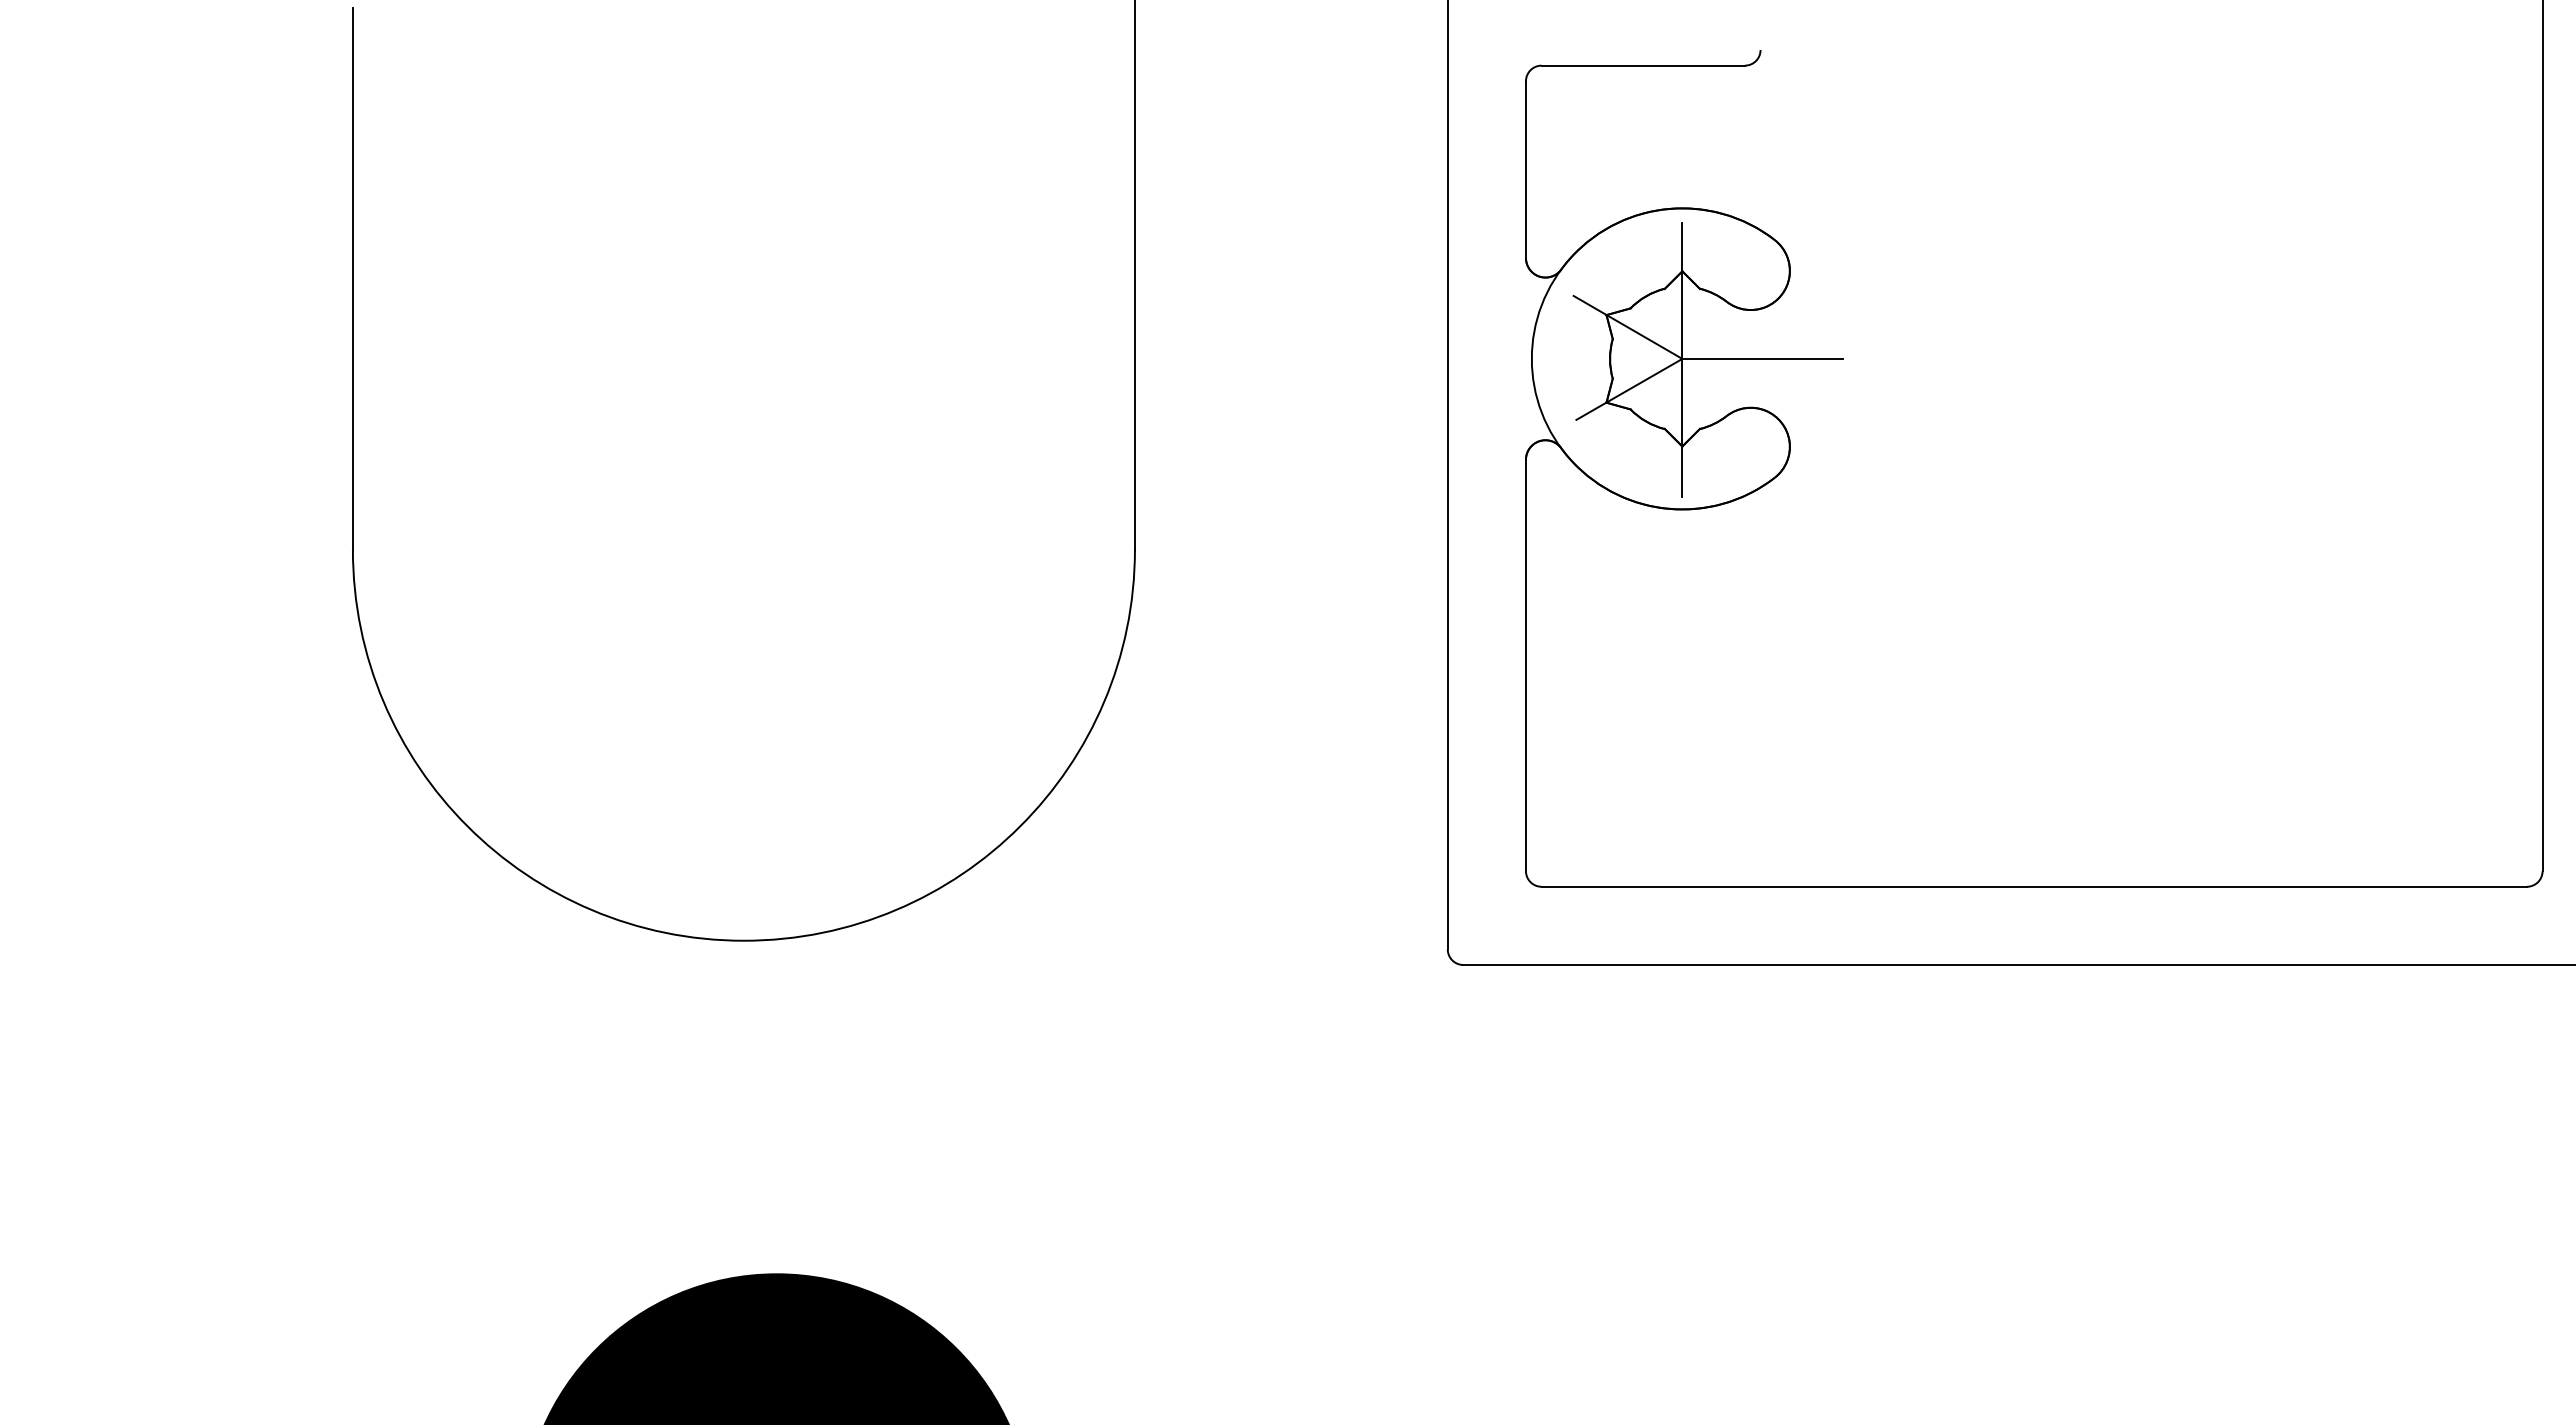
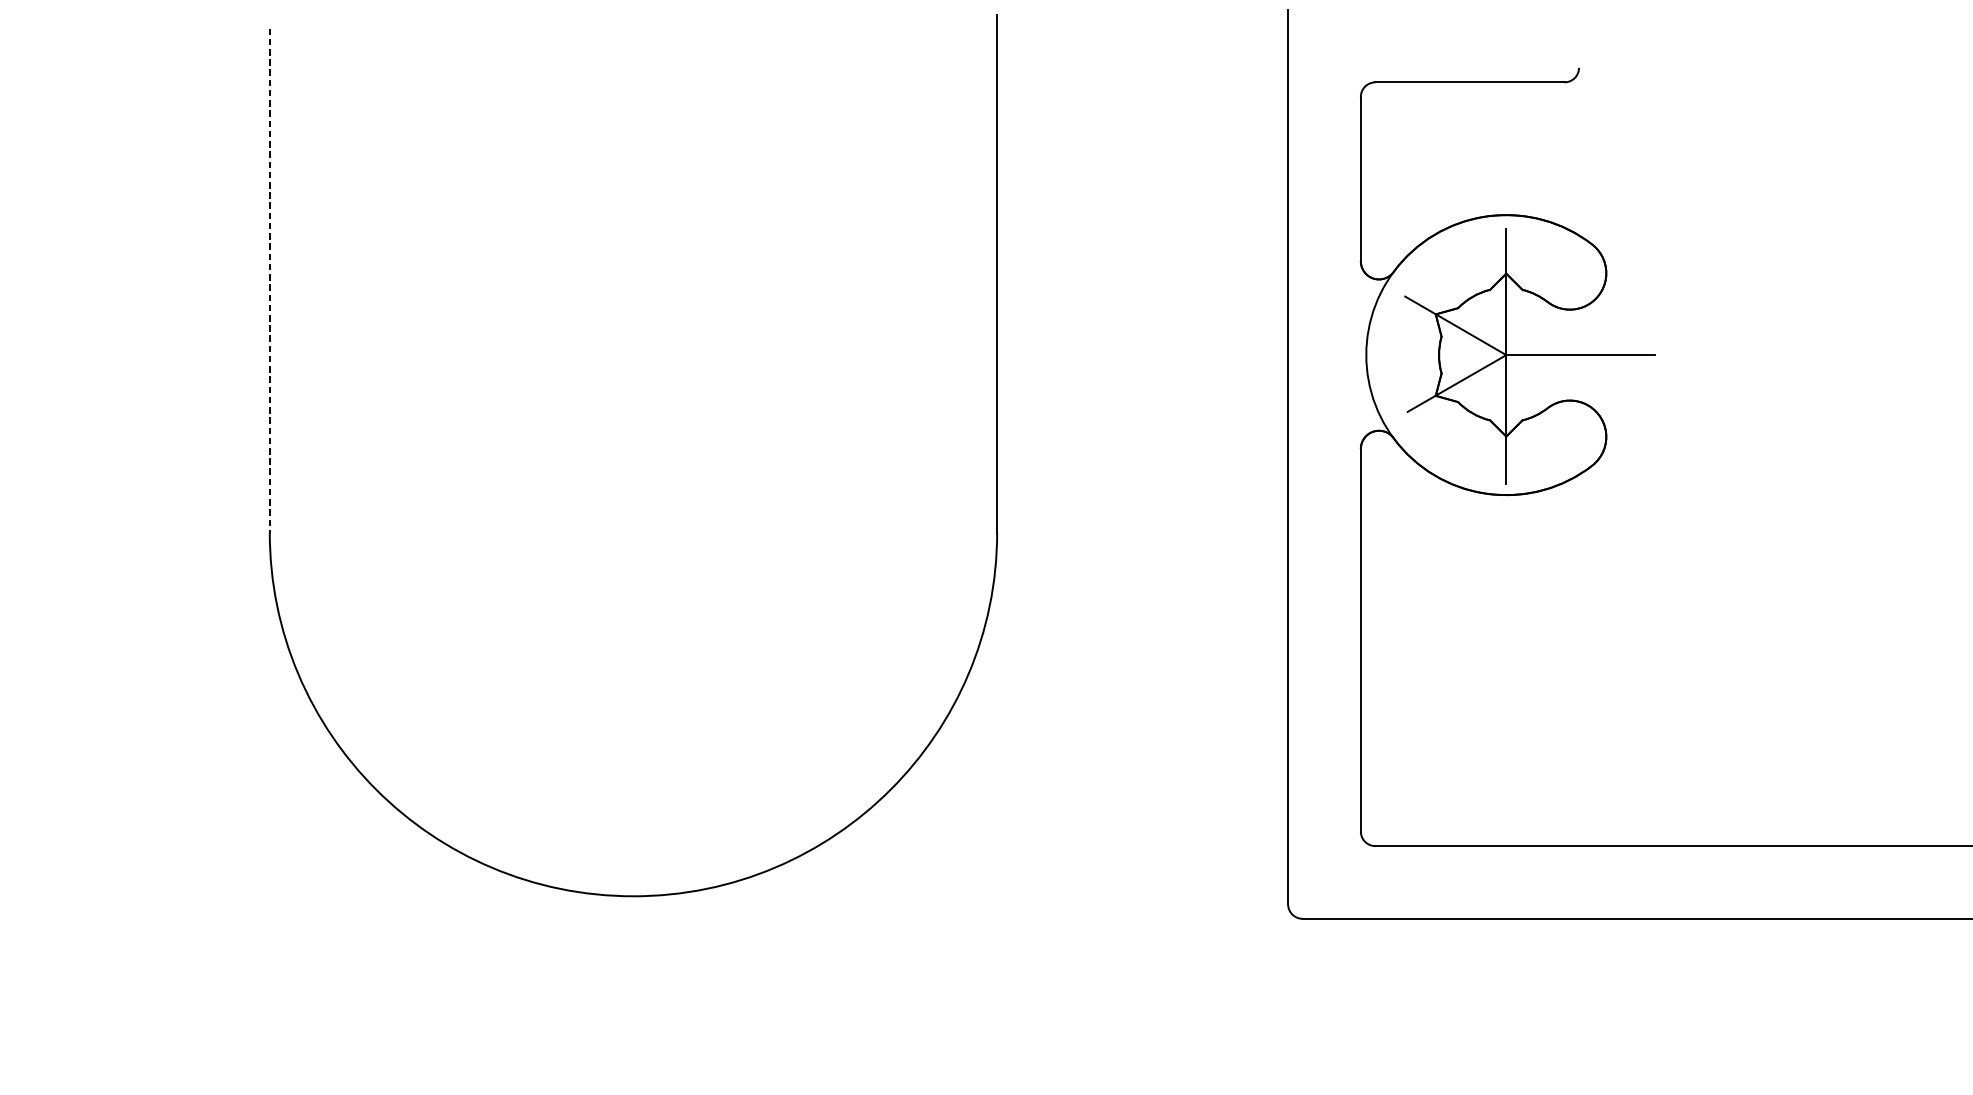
line: (352, 278) -> (269, 280), solid -> dashed

